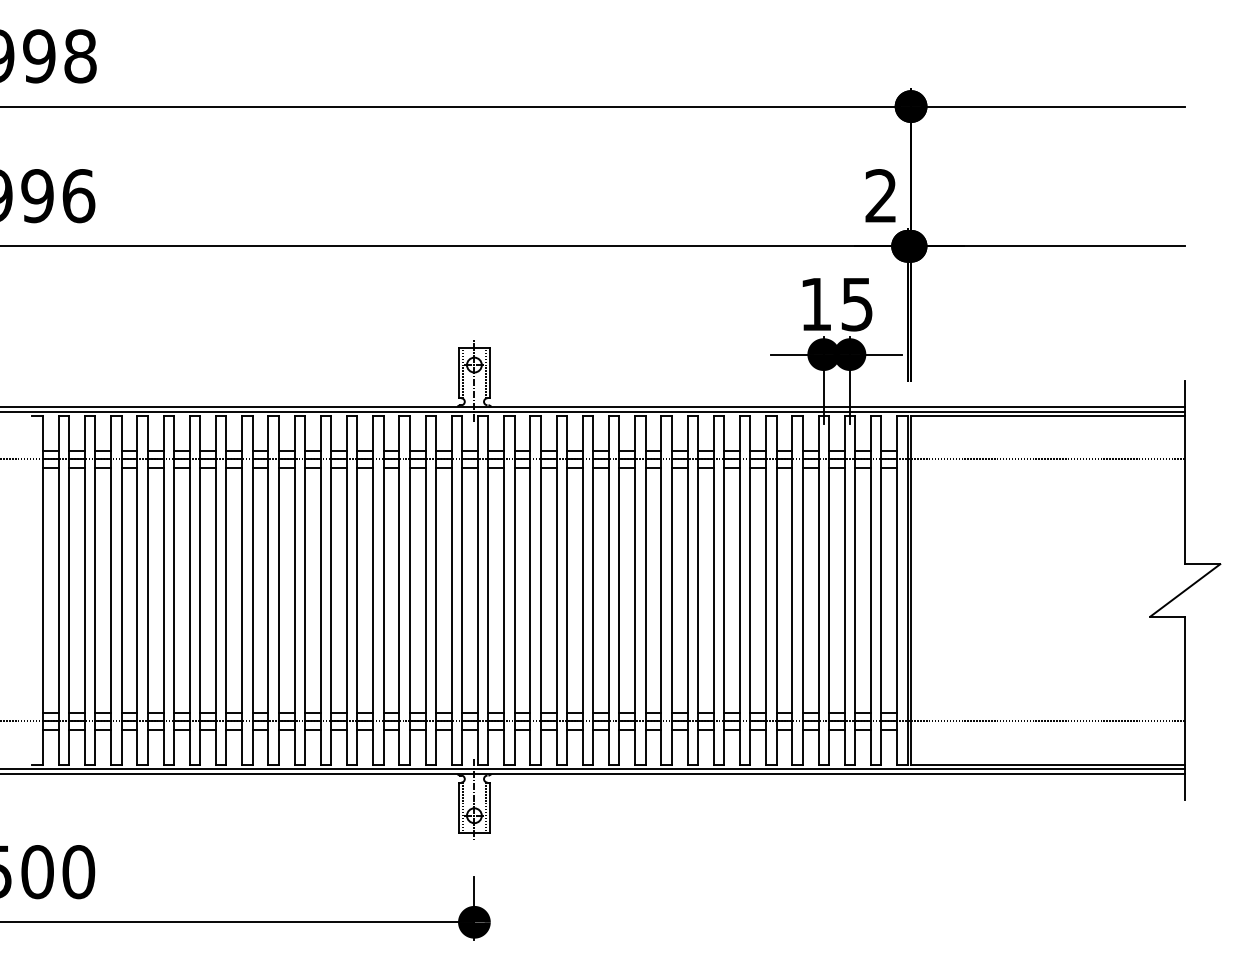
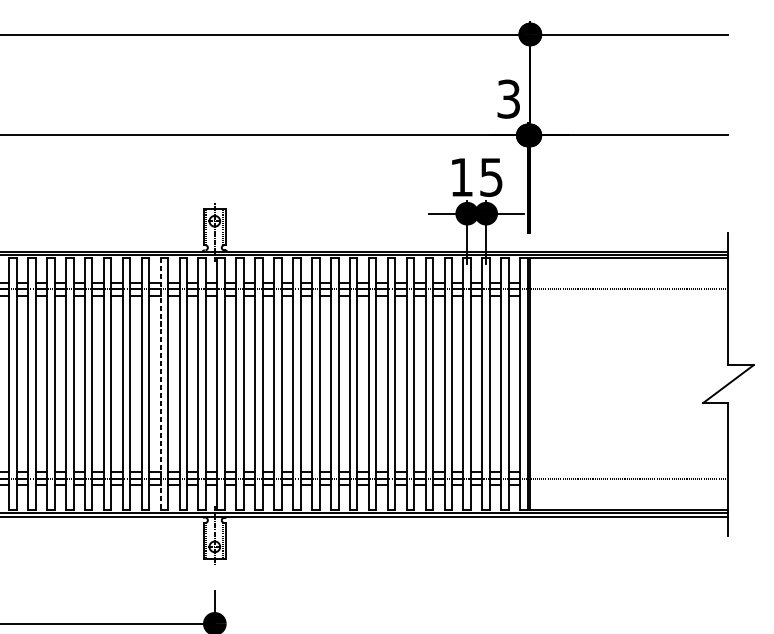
text: (880, 196) -> (508, 99), 2 -> 3
line: (399, 590) -> (160, 384), solid -> dashed

